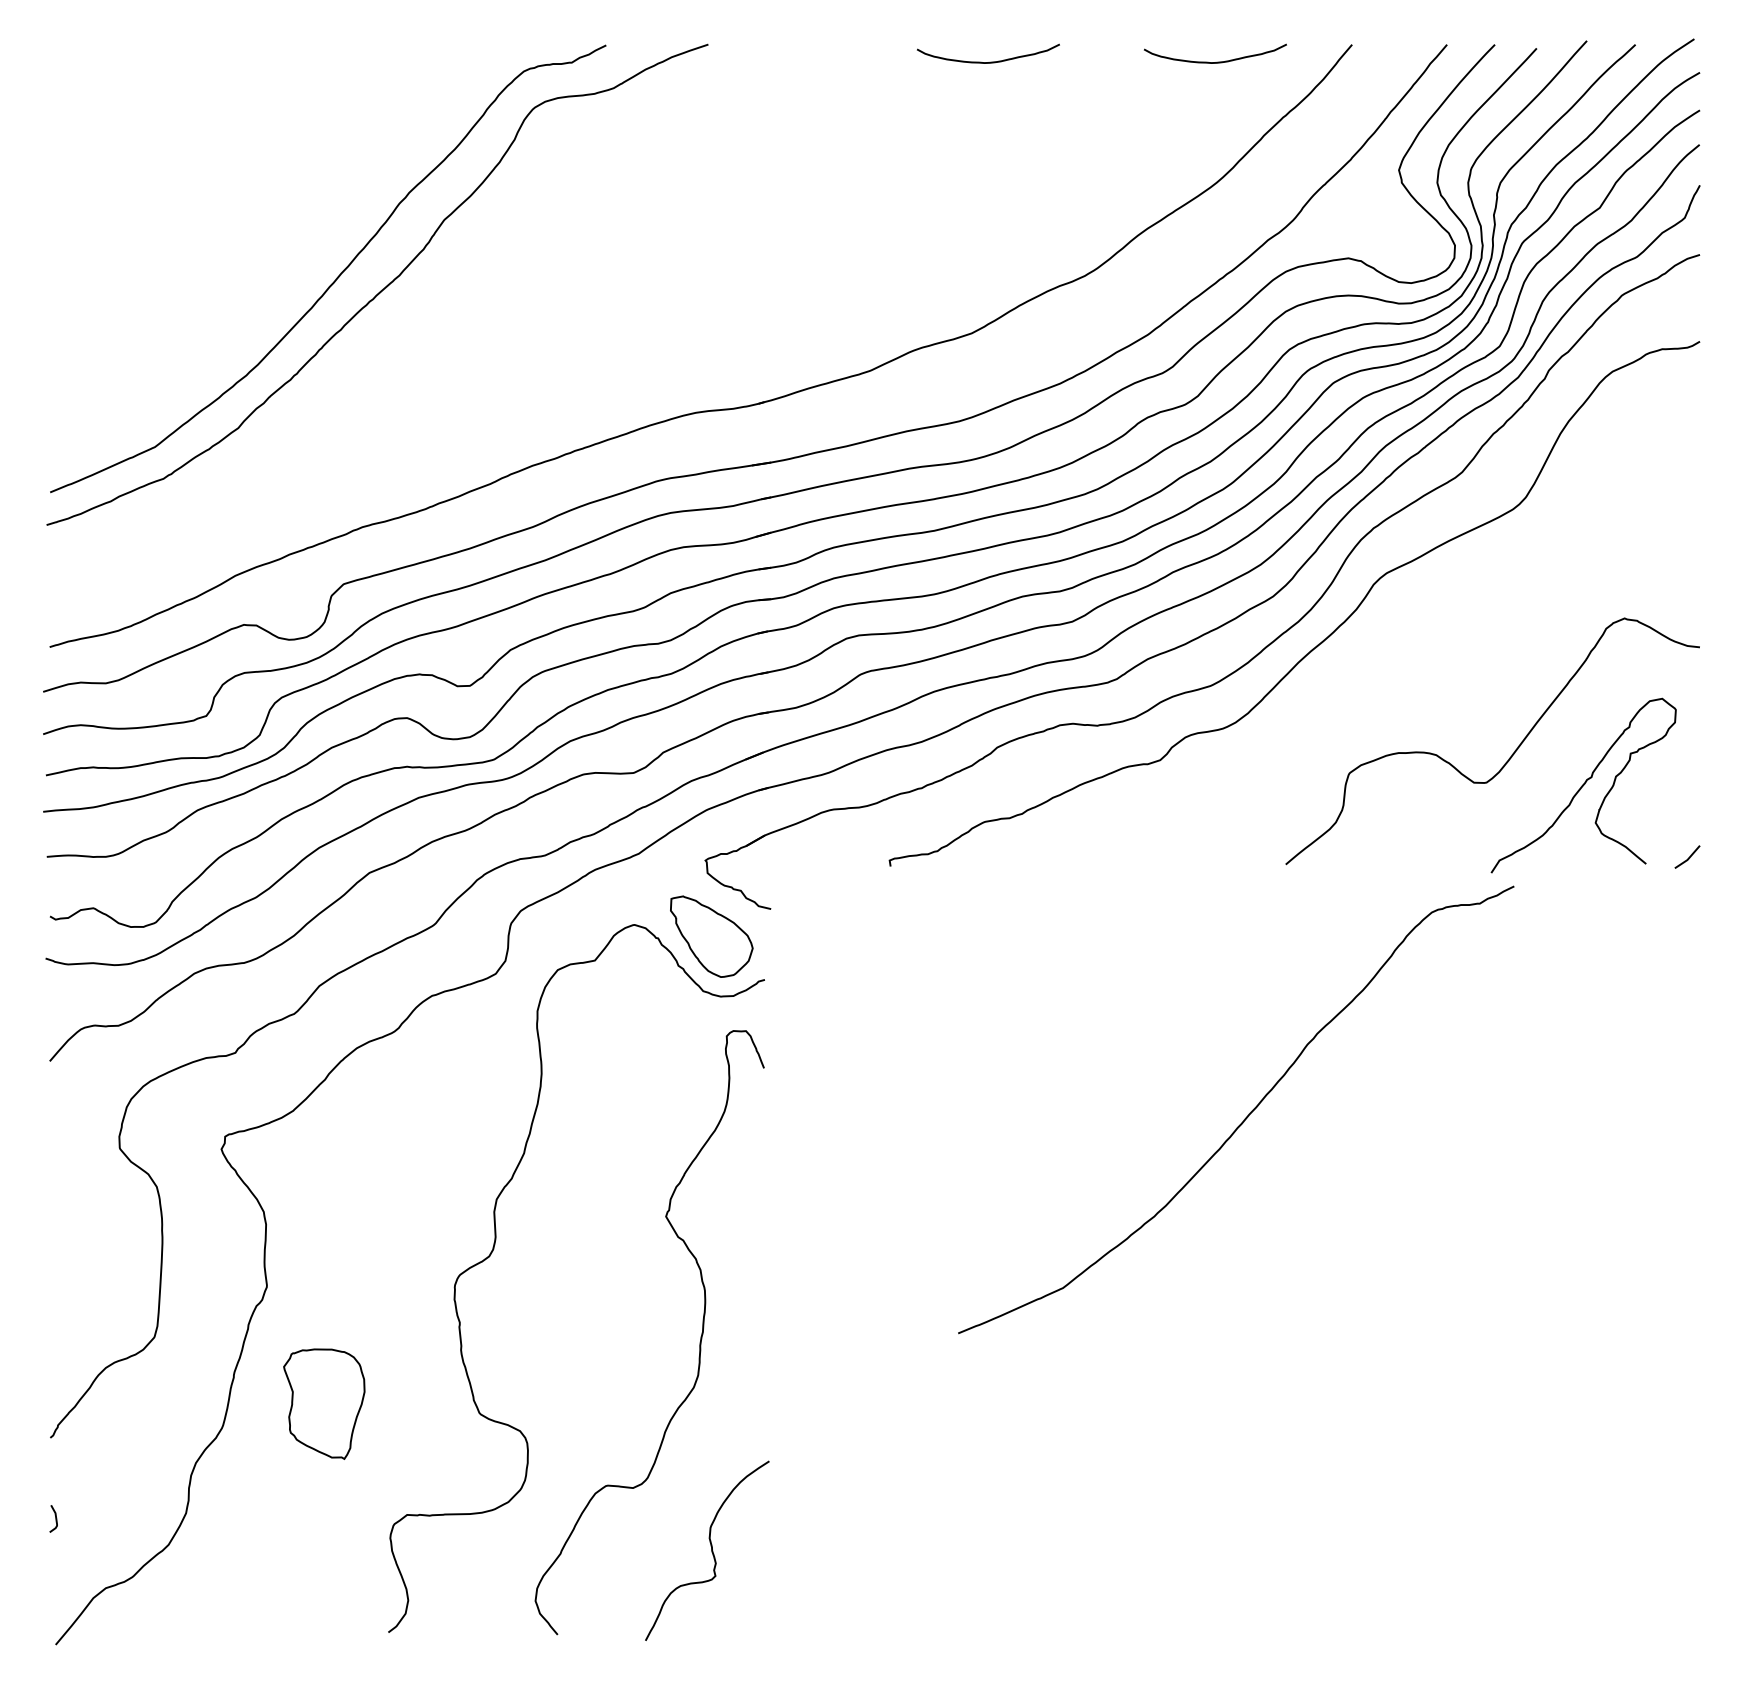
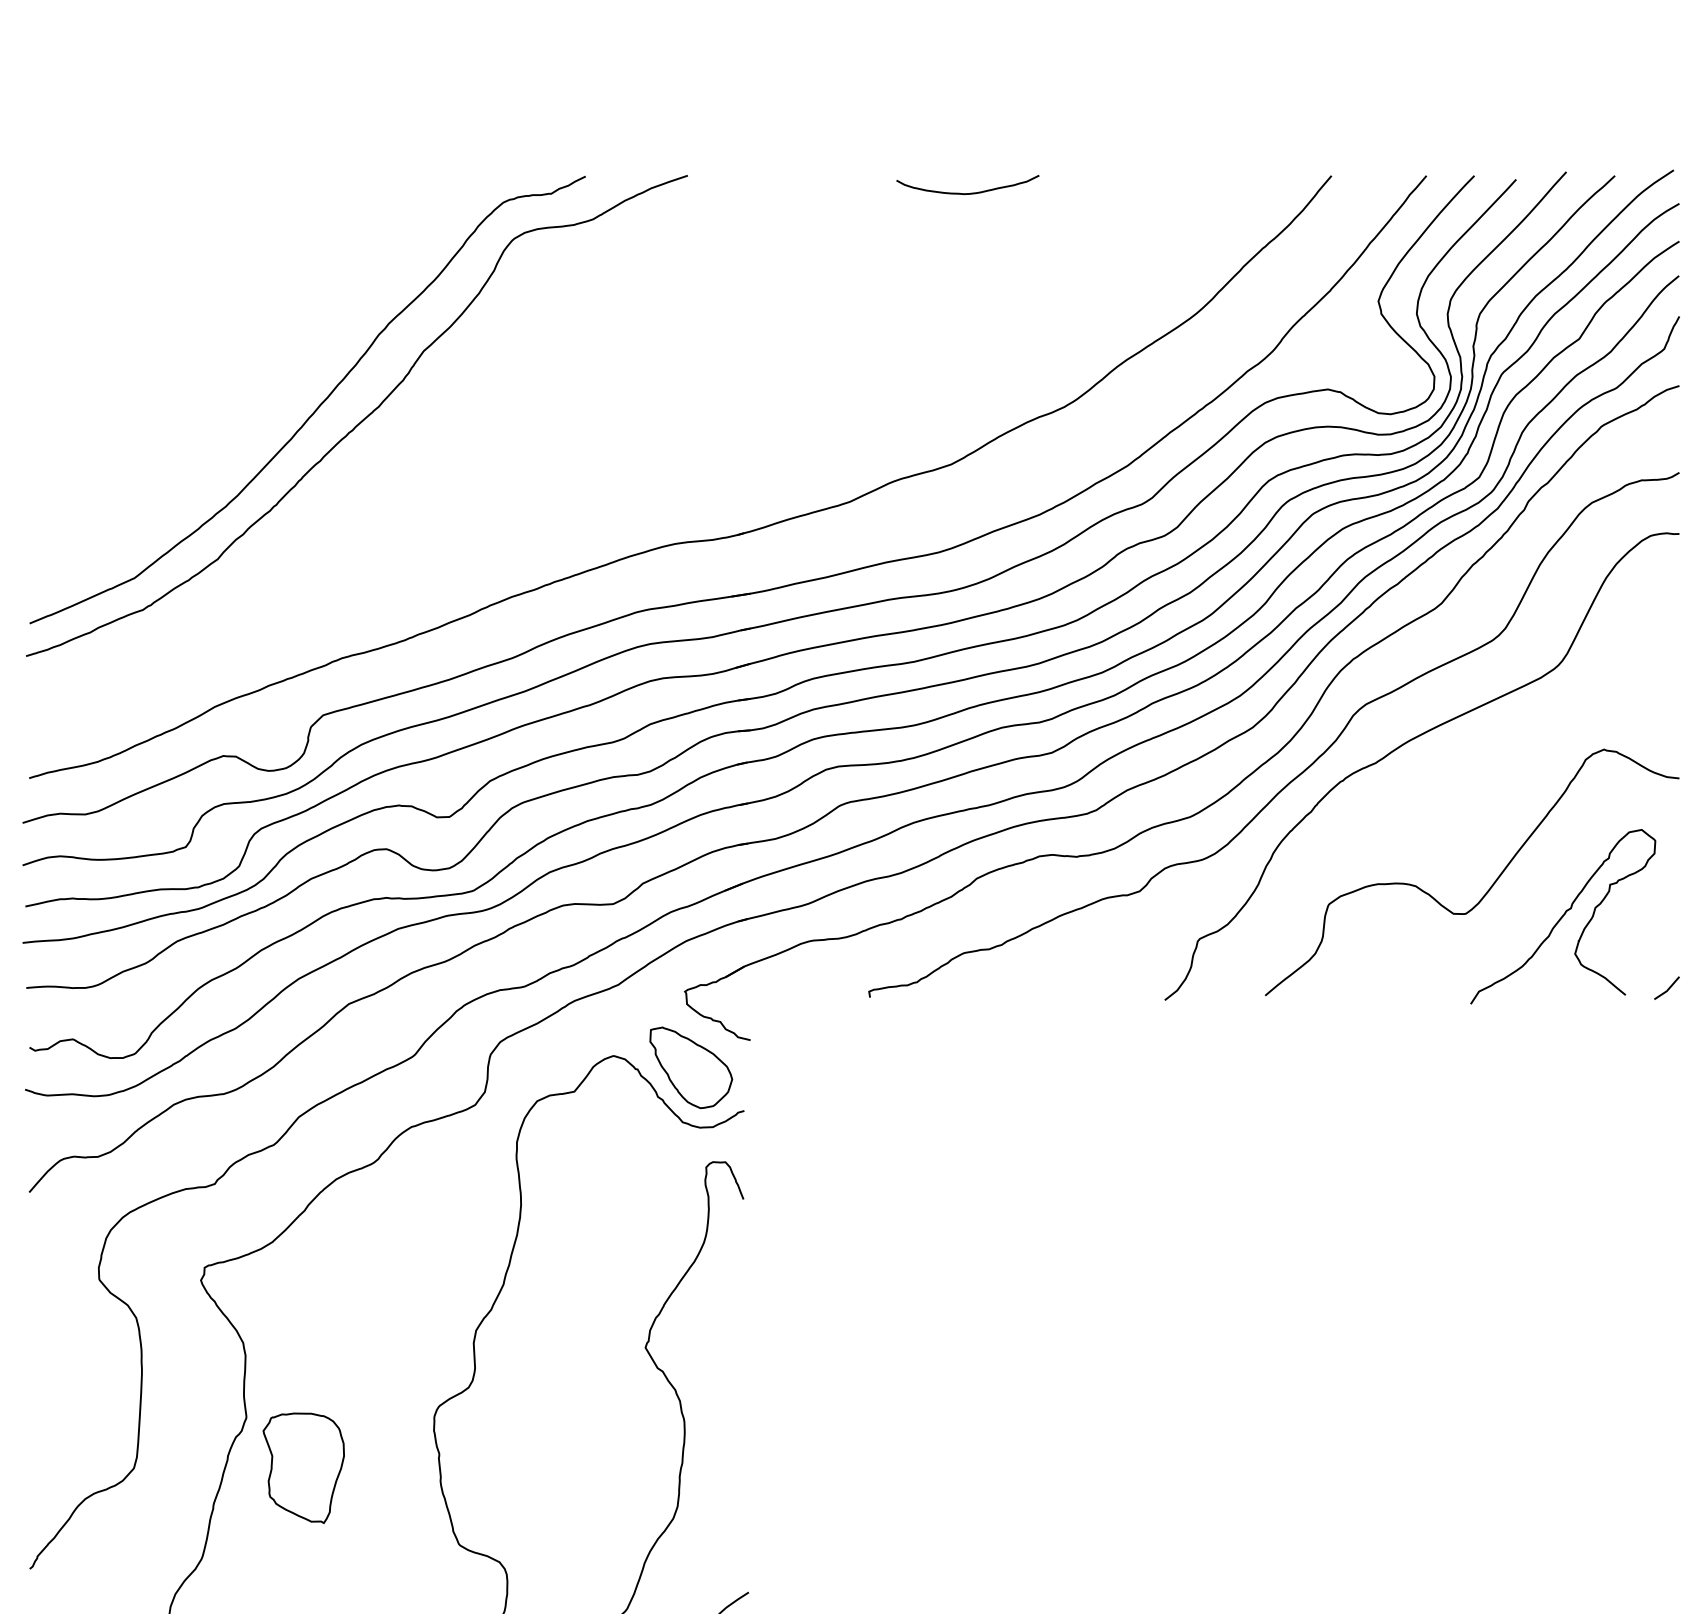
curve: (1217, 61) -> (1196, 192), removed
curve: (1429, 611) -> (1408, 742), added
curve: (1245, 1117) -> (1224, 1248), removed
part: (324, 1403) -> (303, 1467), moved

